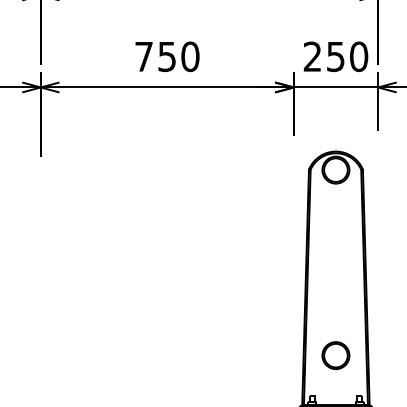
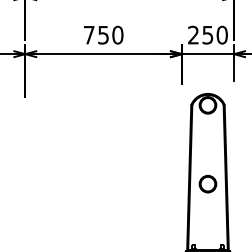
part: (335, 356) -> (207, 184), moved

